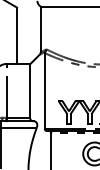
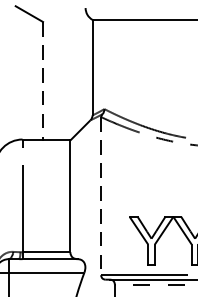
line: (17, 36) -> (44, 82), solid -> dashed
line: (44, 91) -> (100, 197), solid -> dashed

